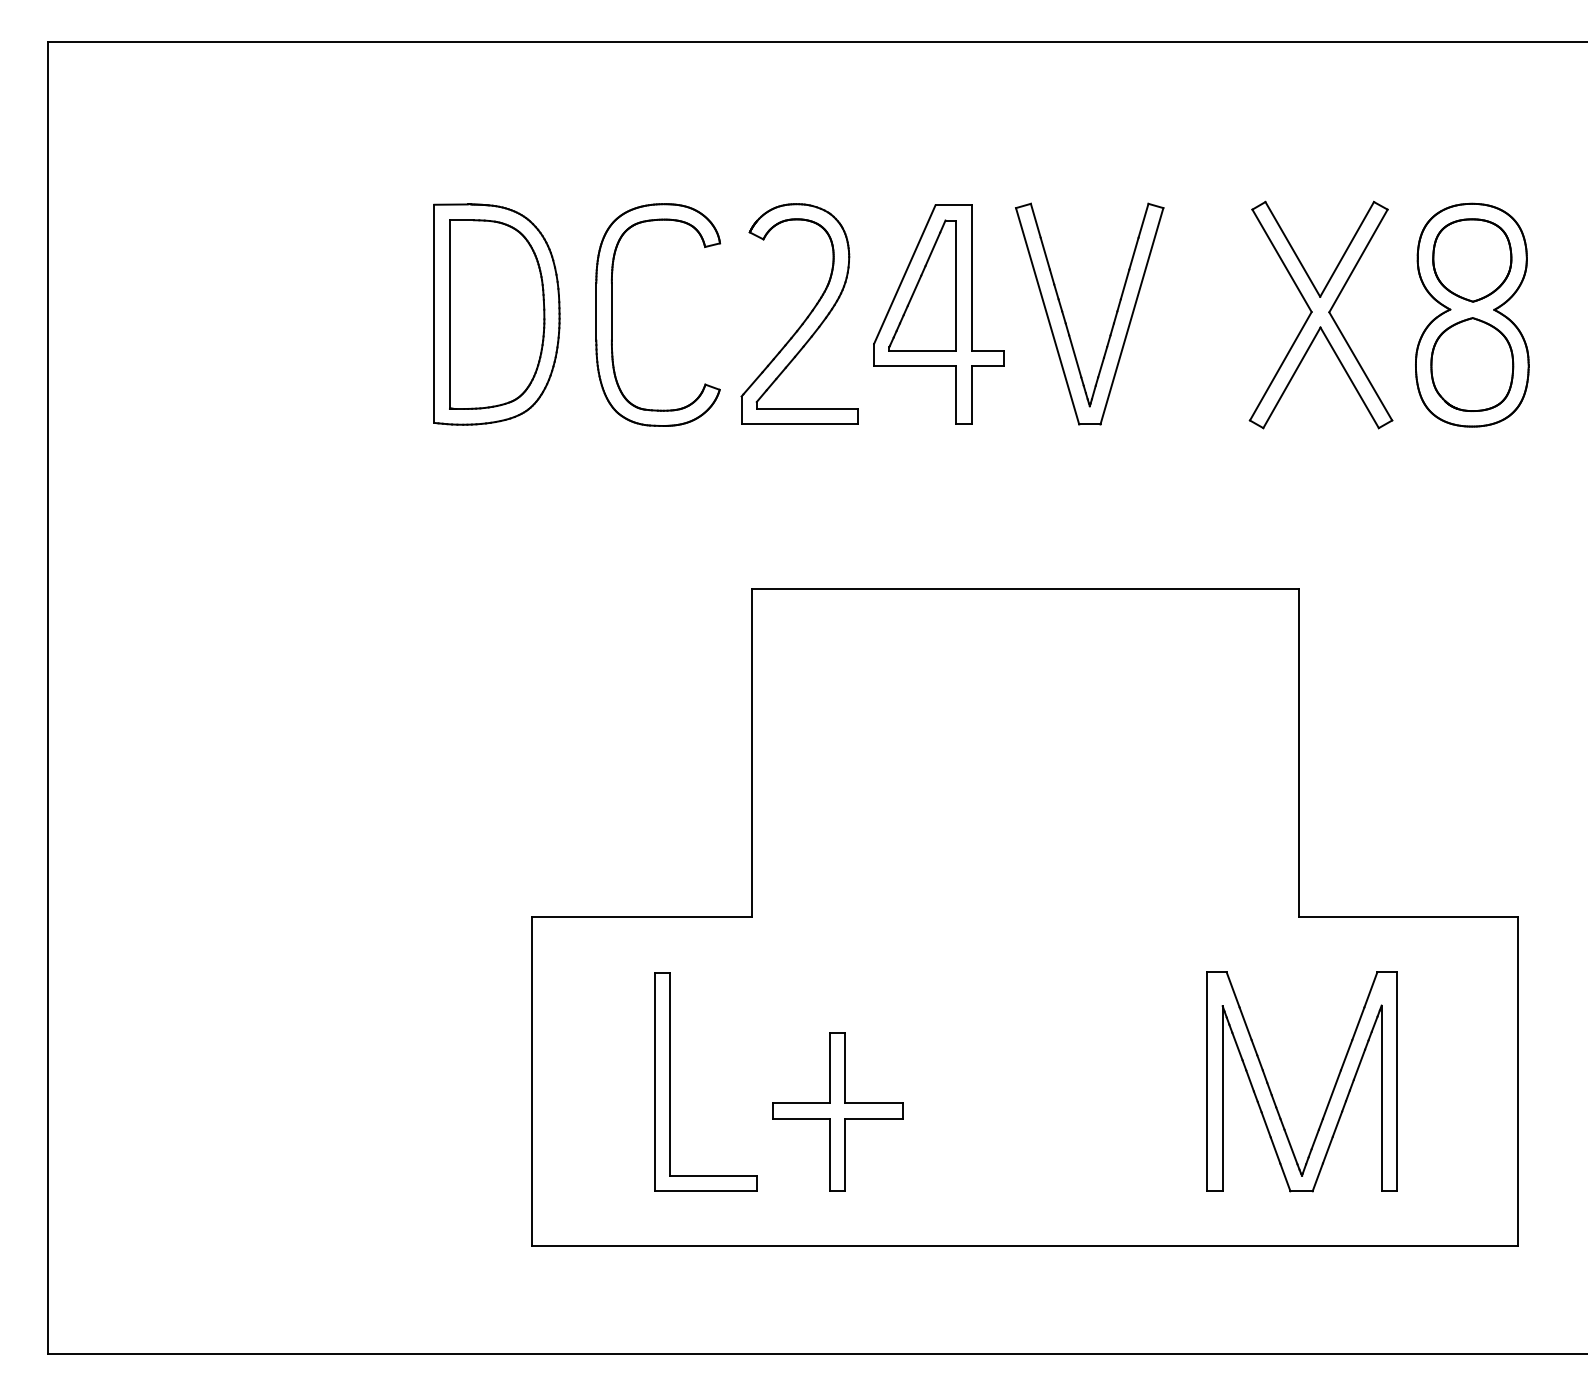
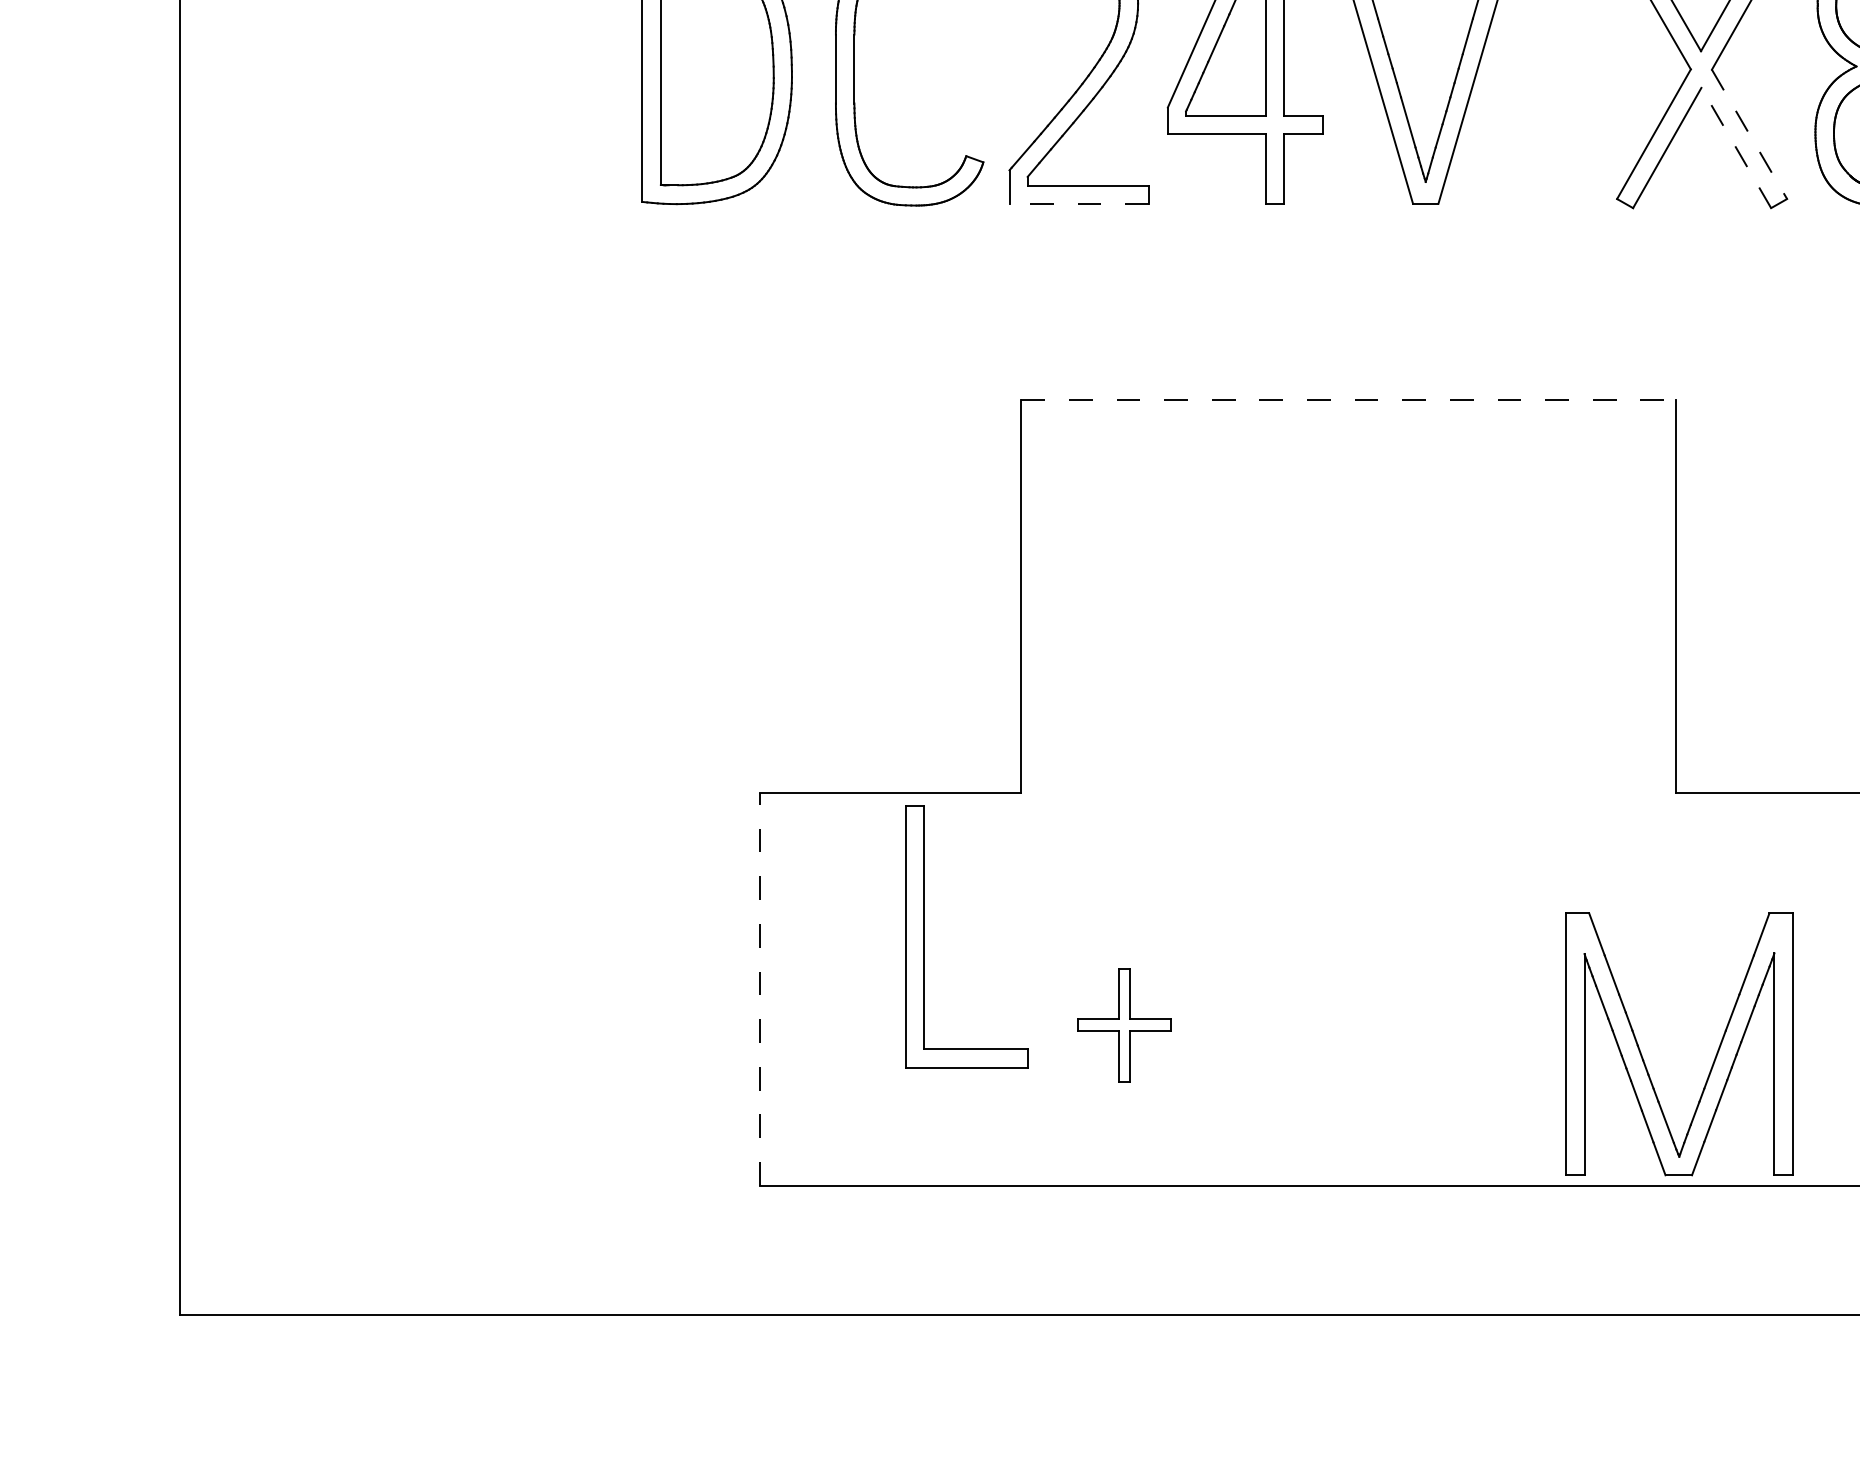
line: (1360, 366) -> (1749, 134), solid -> dashed
line: (1349, 377) -> (1736, 147), solid -> dashed
line: (799, 424) -> (1078, 203), solid -> dashed
line: (1025, 588) -> (1348, 399), solid -> dashed
line: (532, 1081) -> (759, 989), solid -> dashed
part: (670, 1081) -> (924, 936), moved
part: (1272, 1093) -> (1644, 1058), moved
part: (837, 1111) -> (1124, 1024), size x0.6

